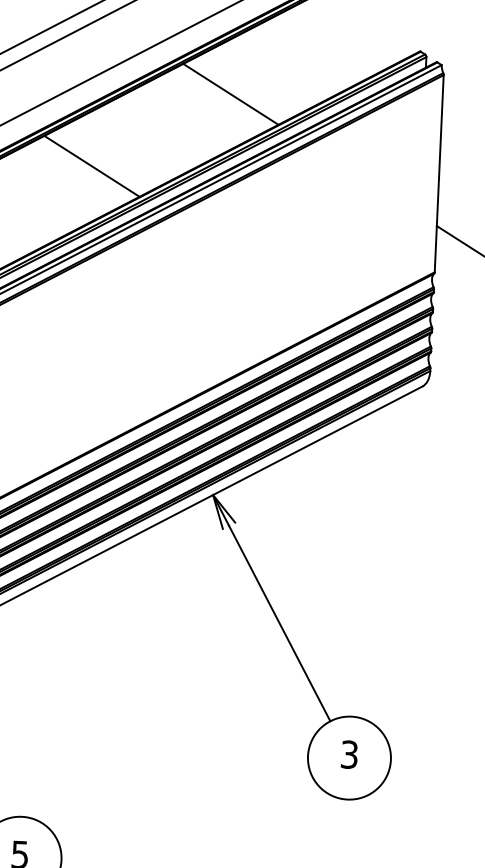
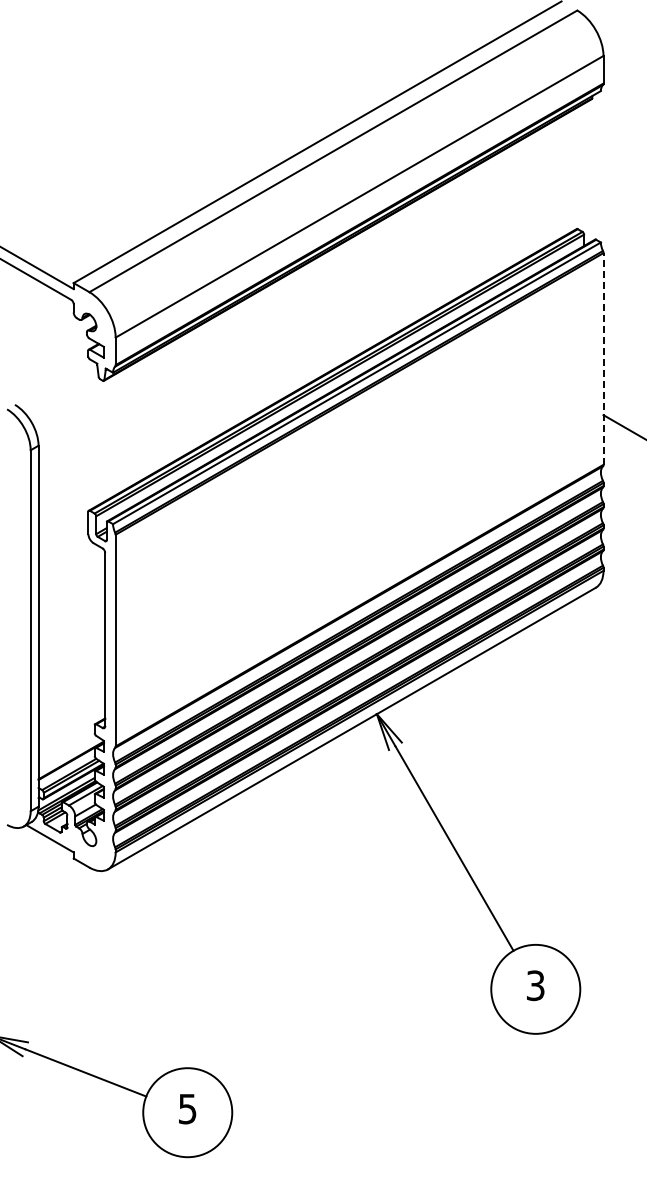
line: (230, 93) -> (376, 283), removed
line: (91, 165) -> (230, 367), removed
line: (439, 173) -> (603, 358), solid -> dashed

